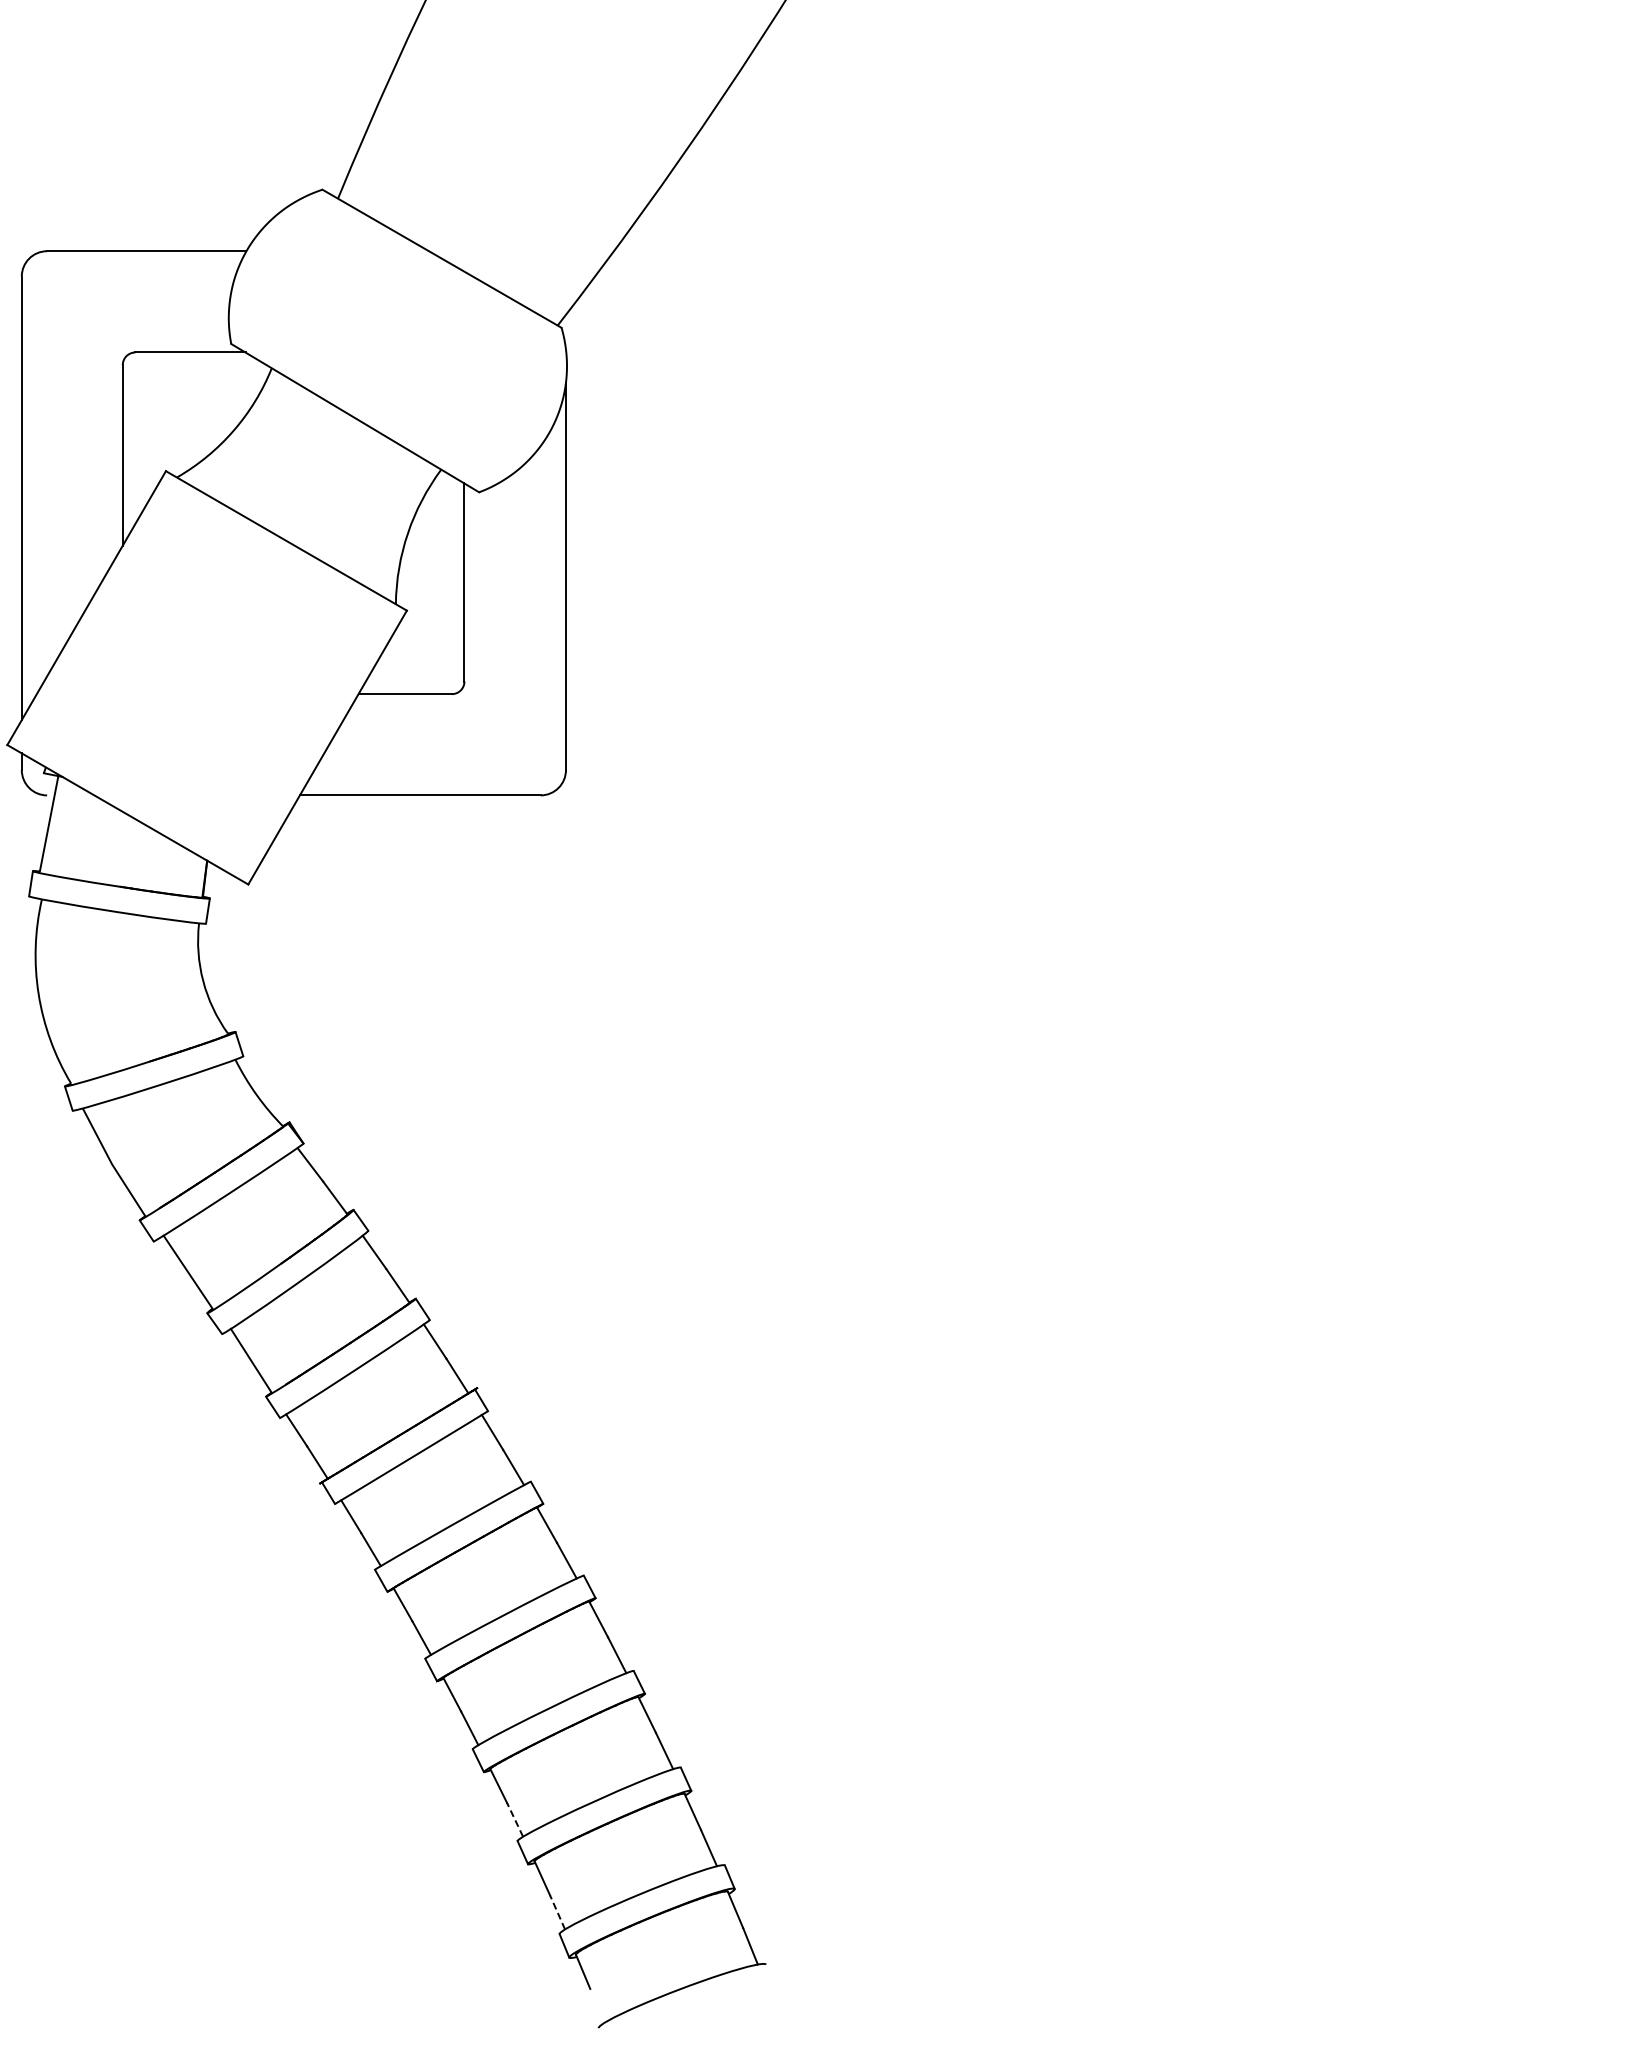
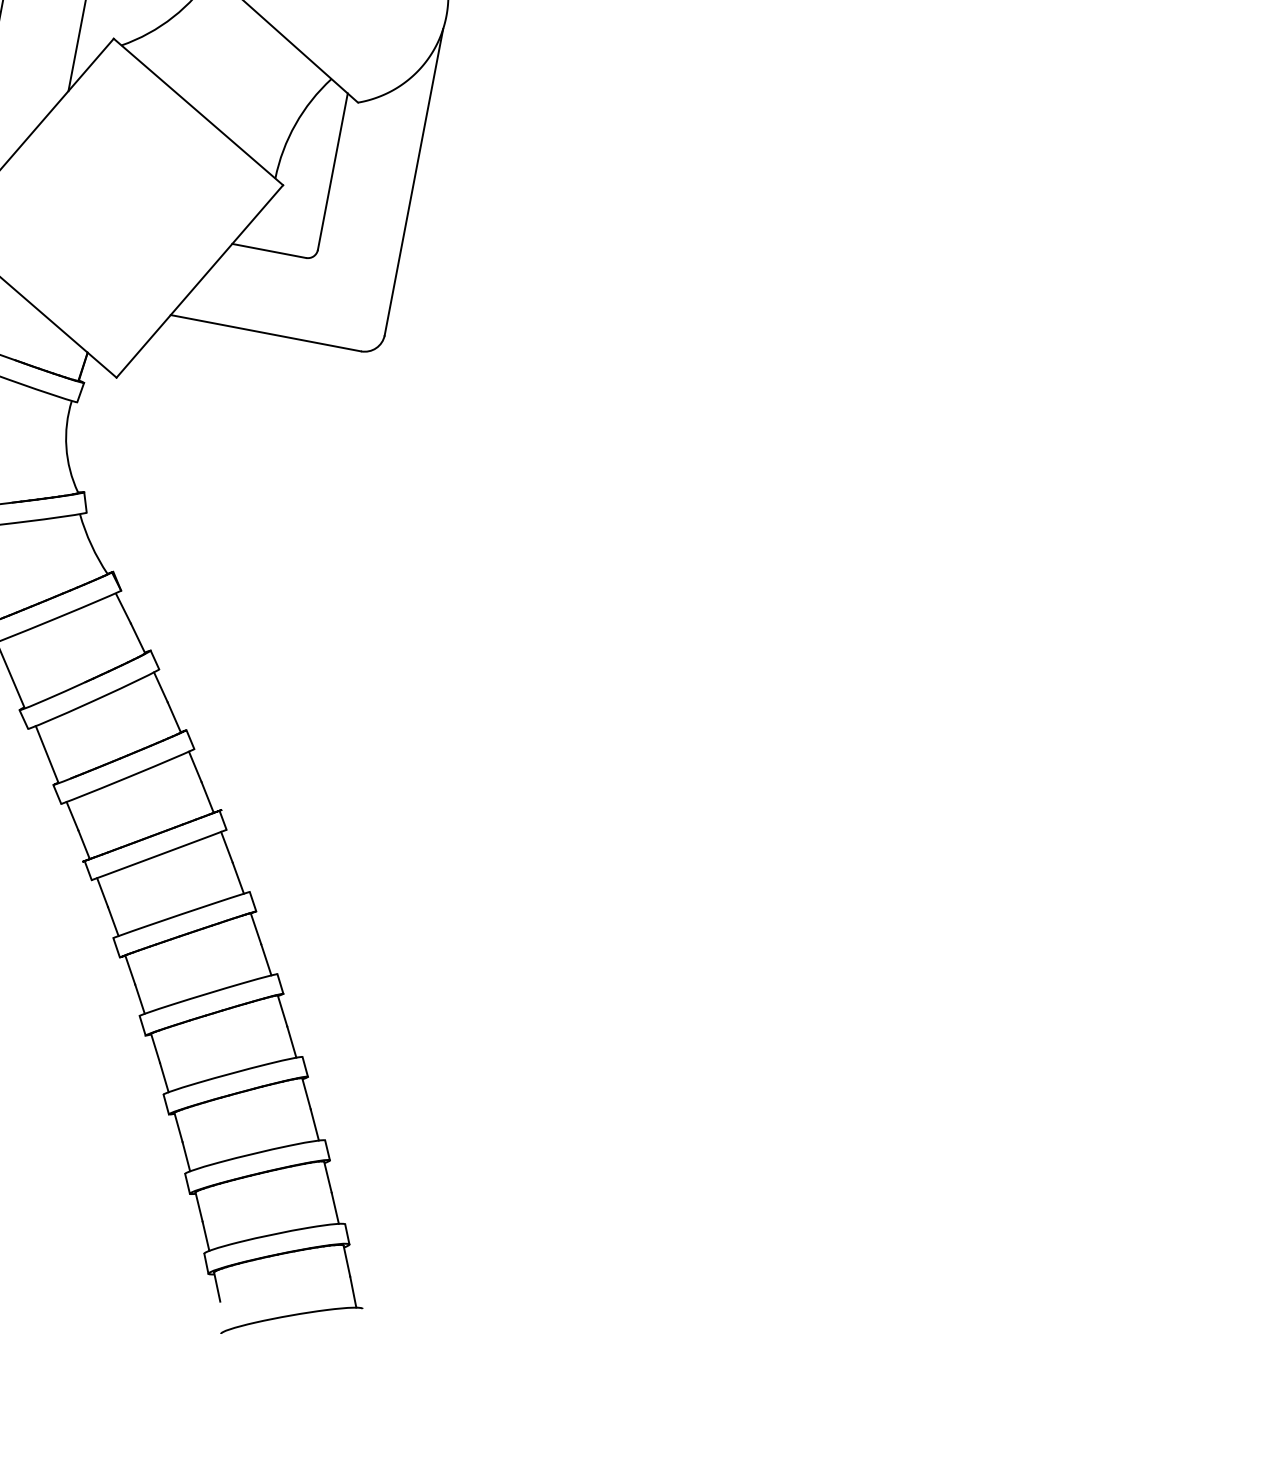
line: (515, 1819) -> (186, 1156), dashed -> solid
line: (557, 1912) -> (205, 1236), dashed -> solid

